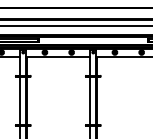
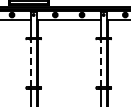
line: (20, 100) -> (30, 63), solid -> dashed
line: (90, 100) -> (100, 63), solid -> dashed

